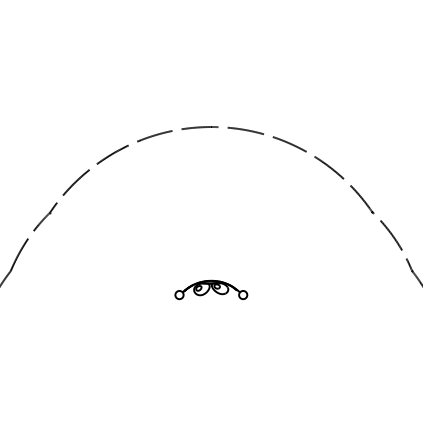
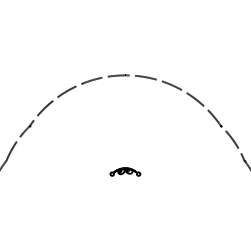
part: (211, 289) -> (125, 171), size x0.7

